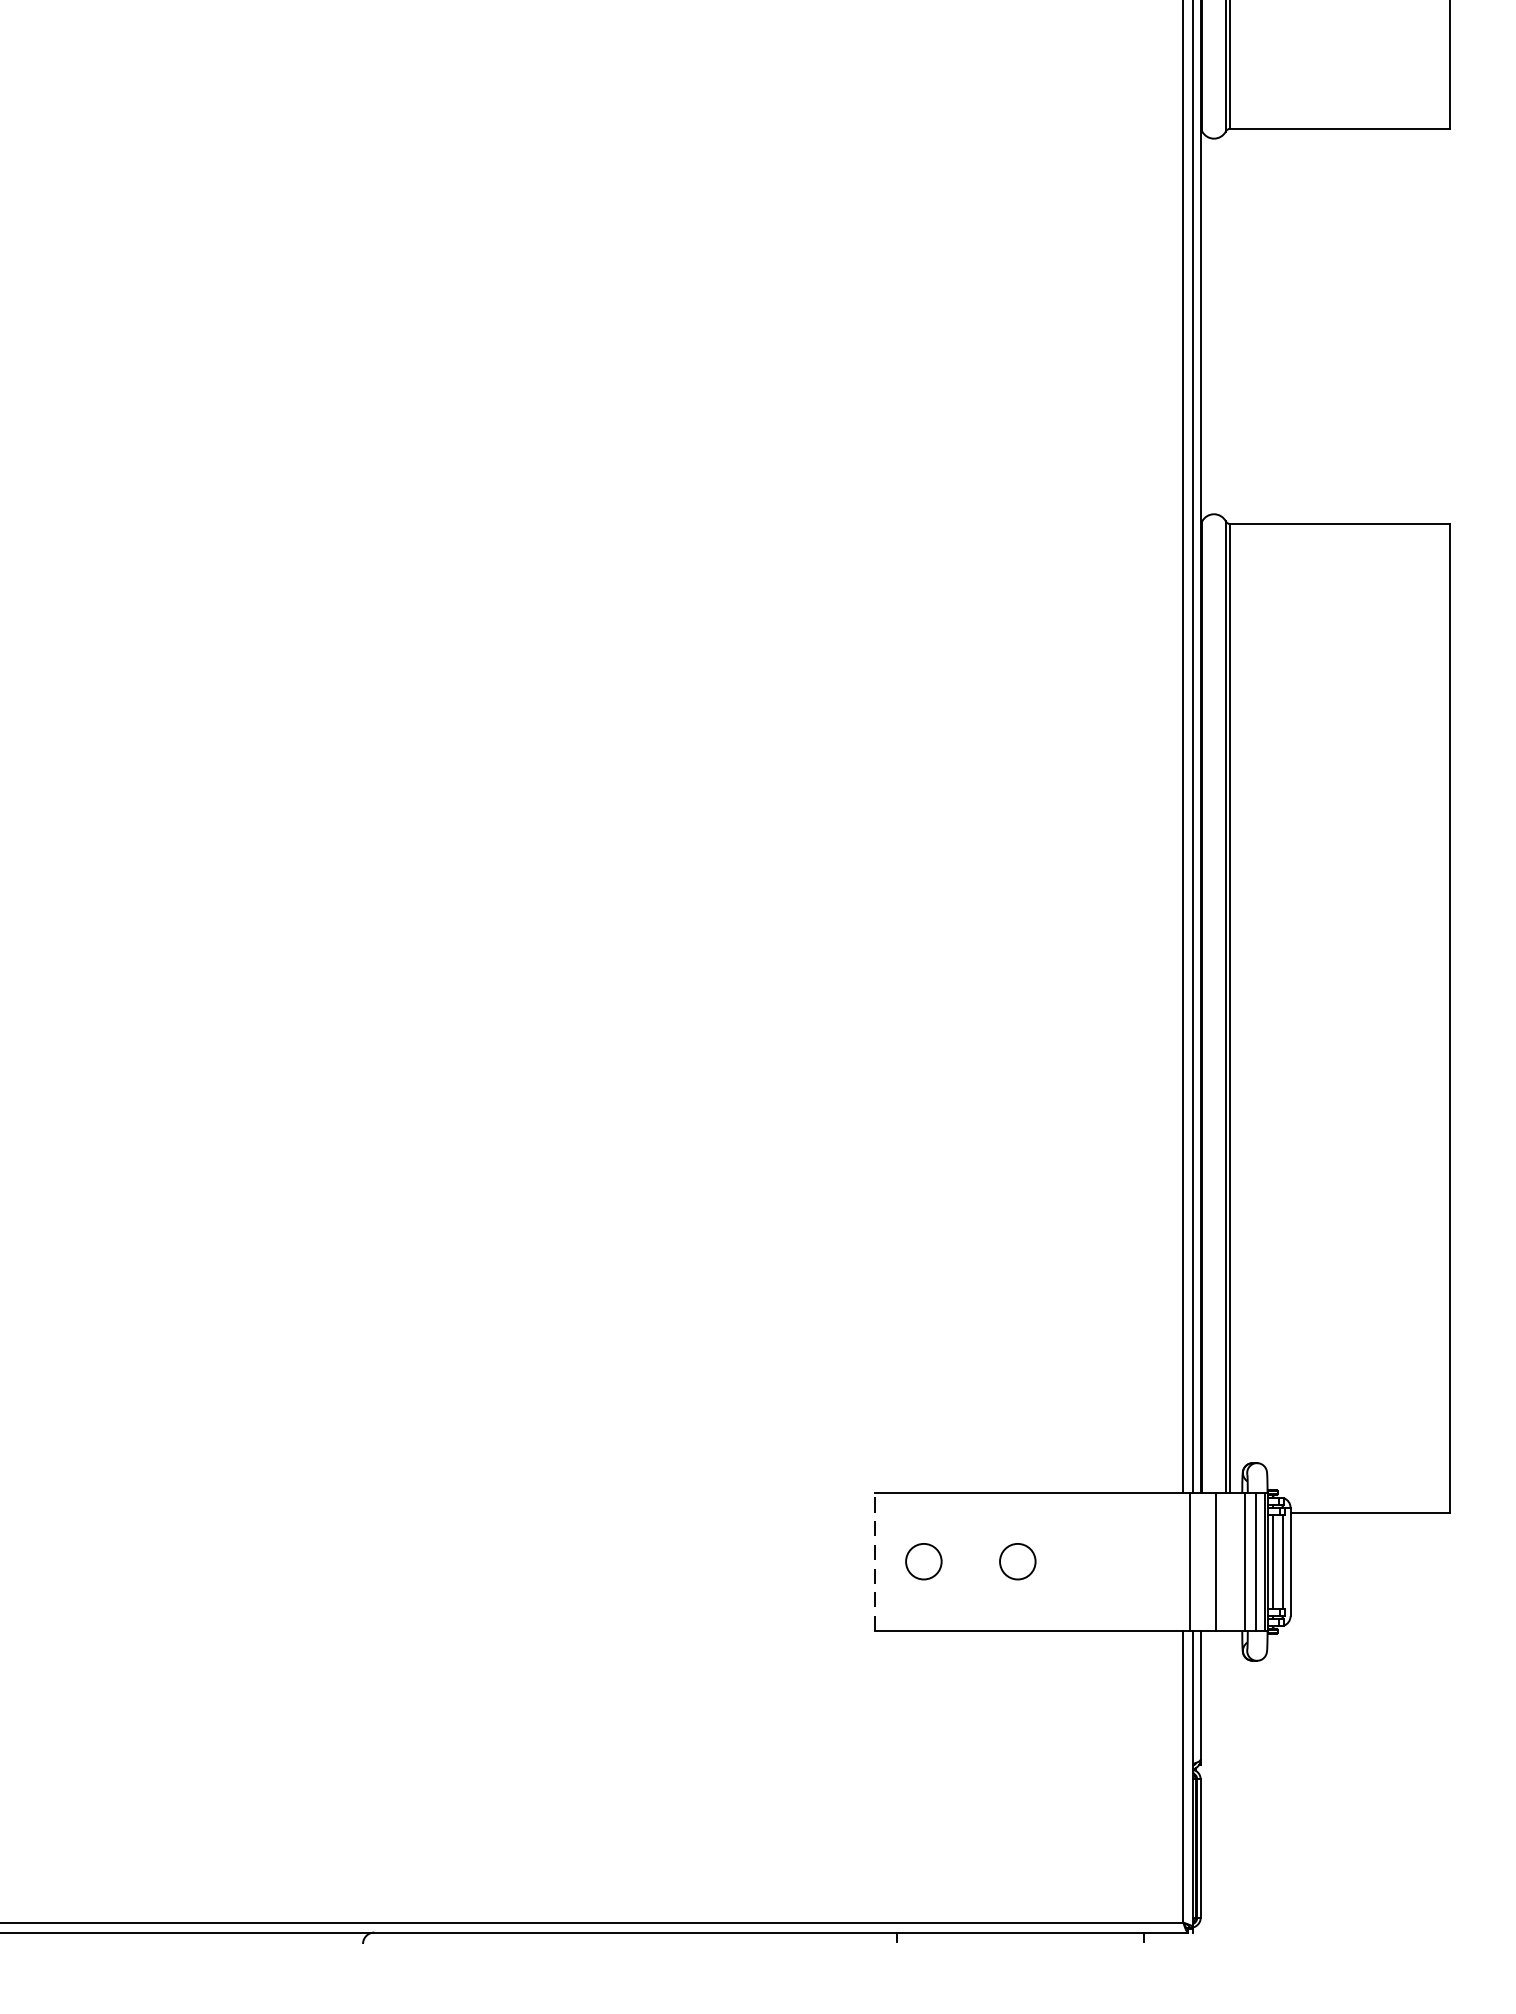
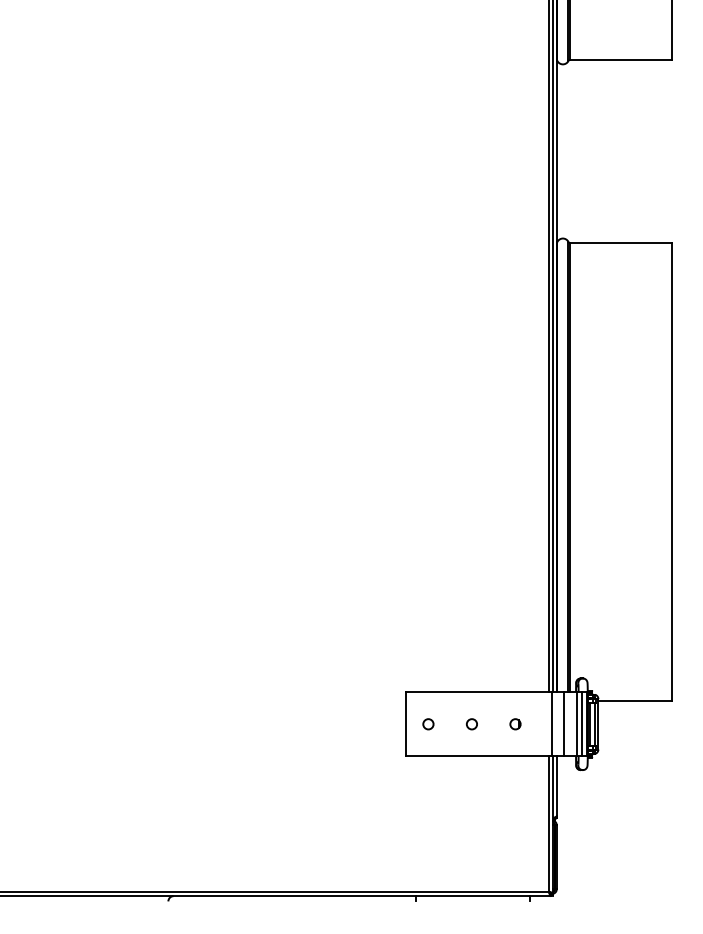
line: (874, 1560) -> (405, 723), dashed -> solid
circle: (924, 1562) -> (428, 724), size x0.62
circle: (1016, 1562) -> (471, 724), size x0.62
circle: (1111, 1562) -> (515, 724), added

